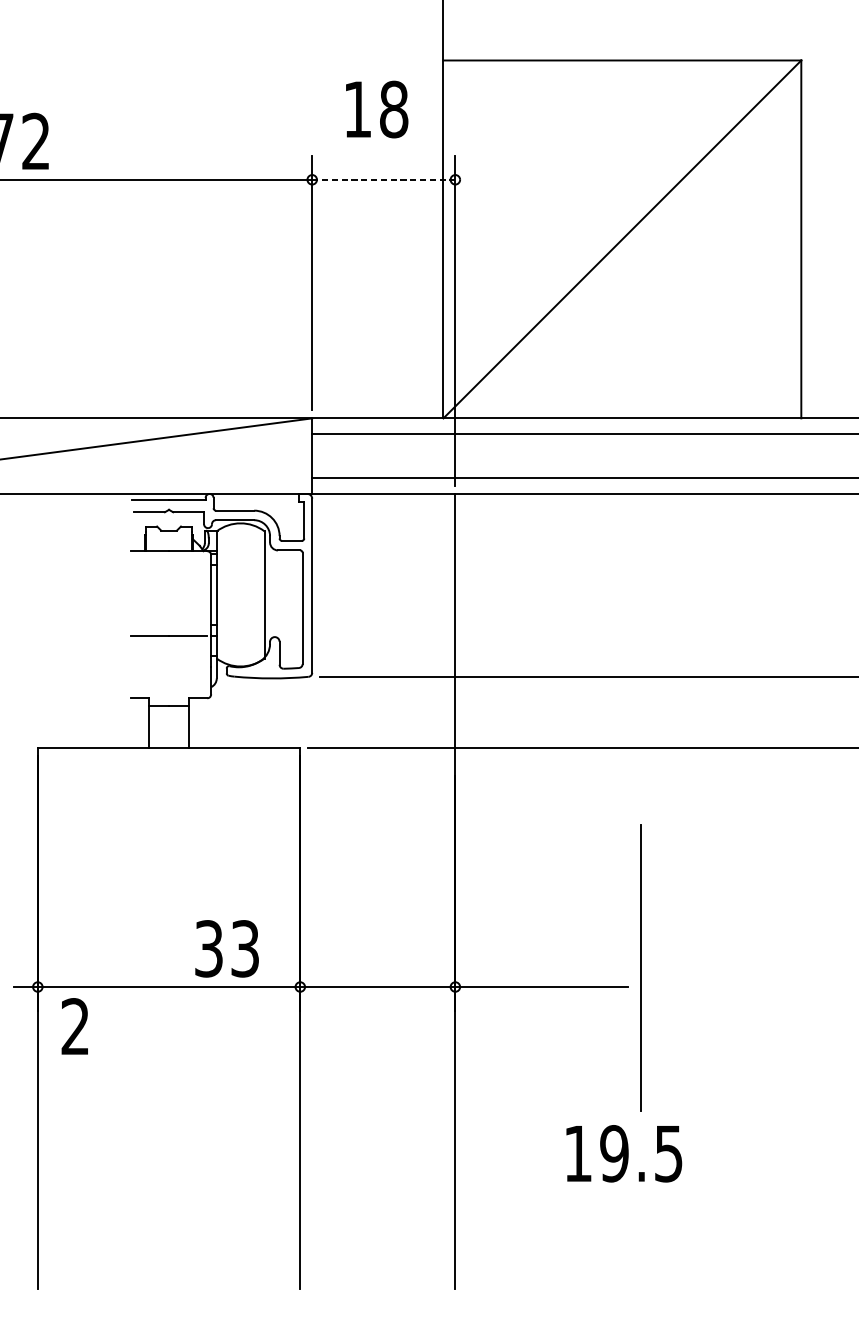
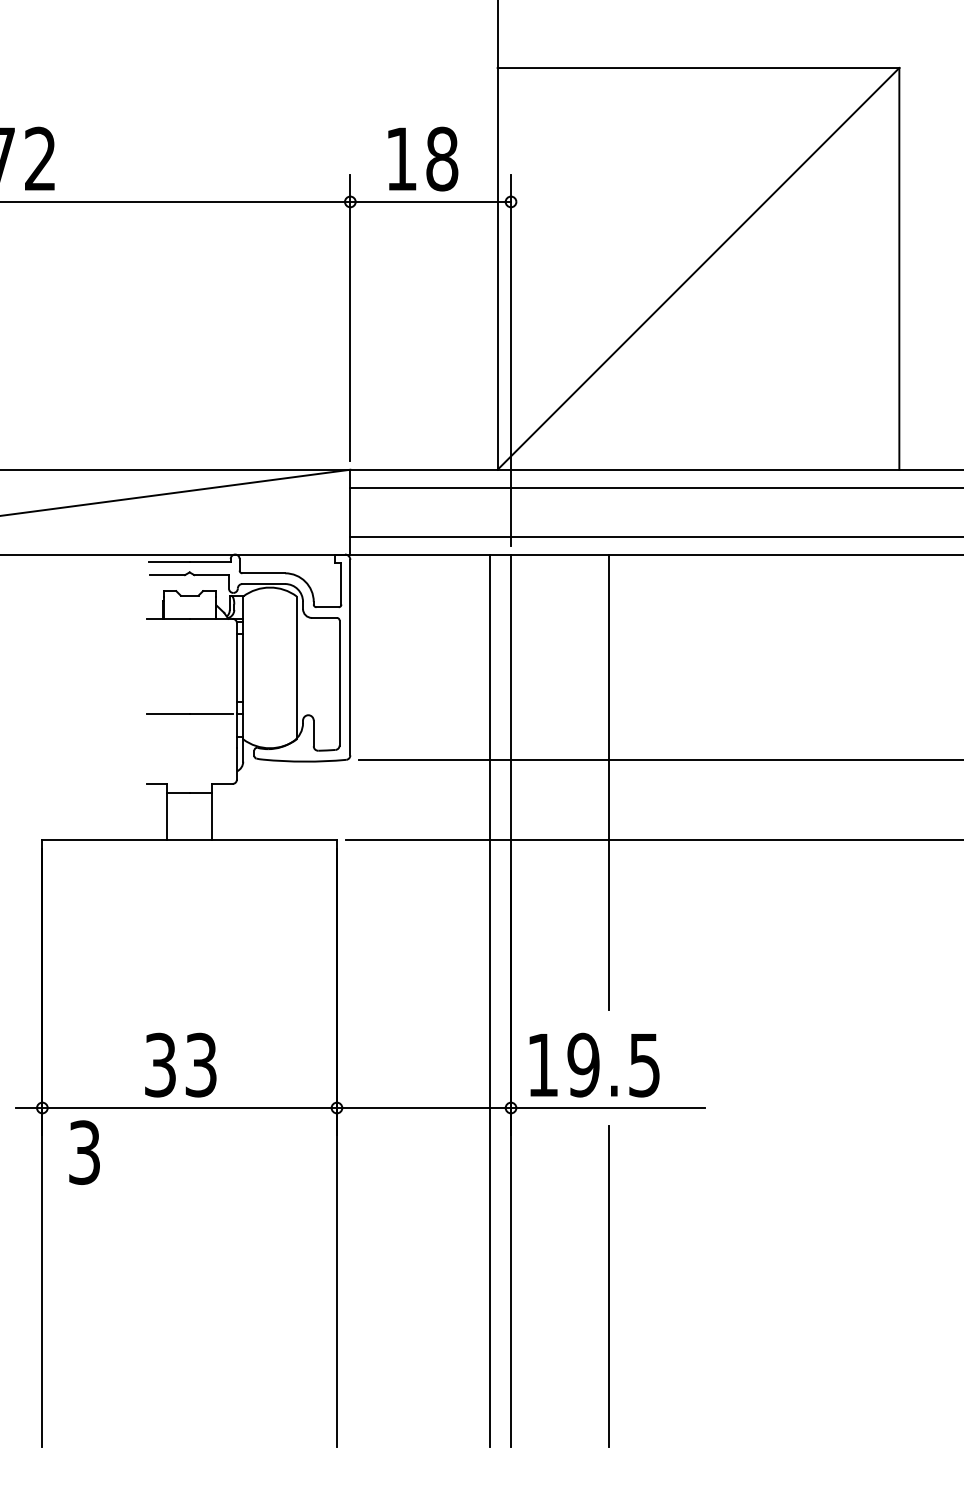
text: (377, 109) -> (423, 158), moved
line: (384, 179) -> (431, 201), dashed -> solid
line: (543, 696) -> (609, 781), added
line: (436, 891) -> (489, 1000), added
text: (226, 948) -> (180, 1064), moved
line: (640, 967) -> (608, 1286), moved
text: (75, 1026) -> (84, 1152), 2 -> 3
text: (624, 1153) -> (594, 1064), moved

